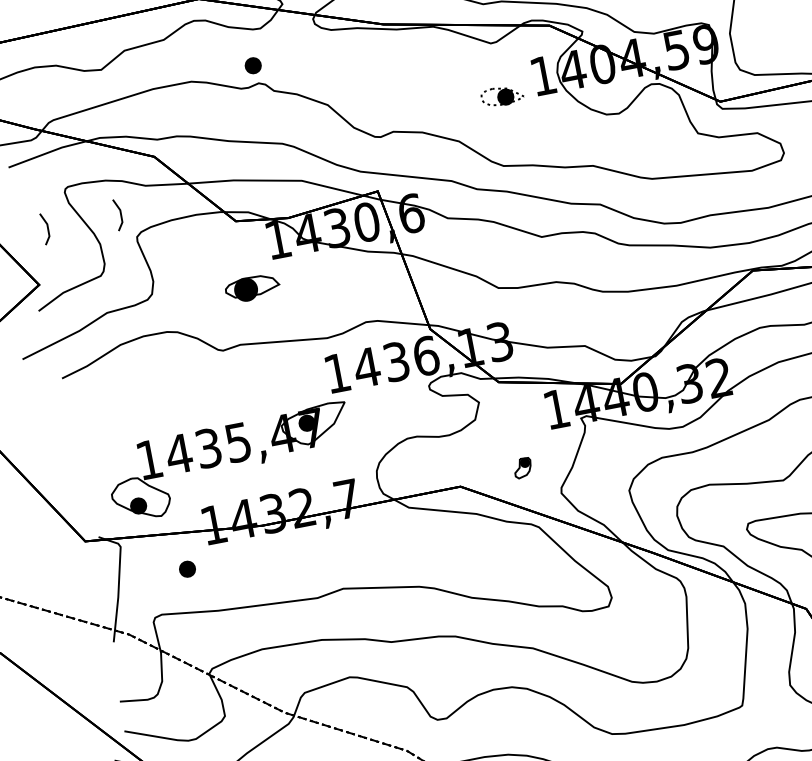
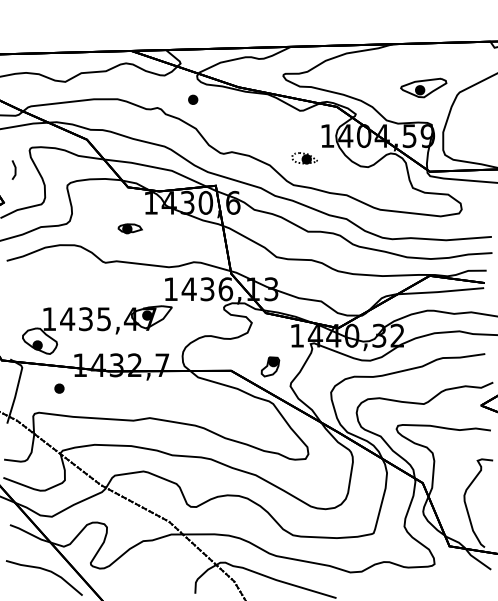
part: (253, 65) -> (193, 99), moved
part: (501, 96) -> (304, 158), moved
line: (119, 213) -> (59, 169), removed
part: (251, 287) -> (129, 228), size x0.71
part: (522, 467) -> (270, 366), size x1.67

